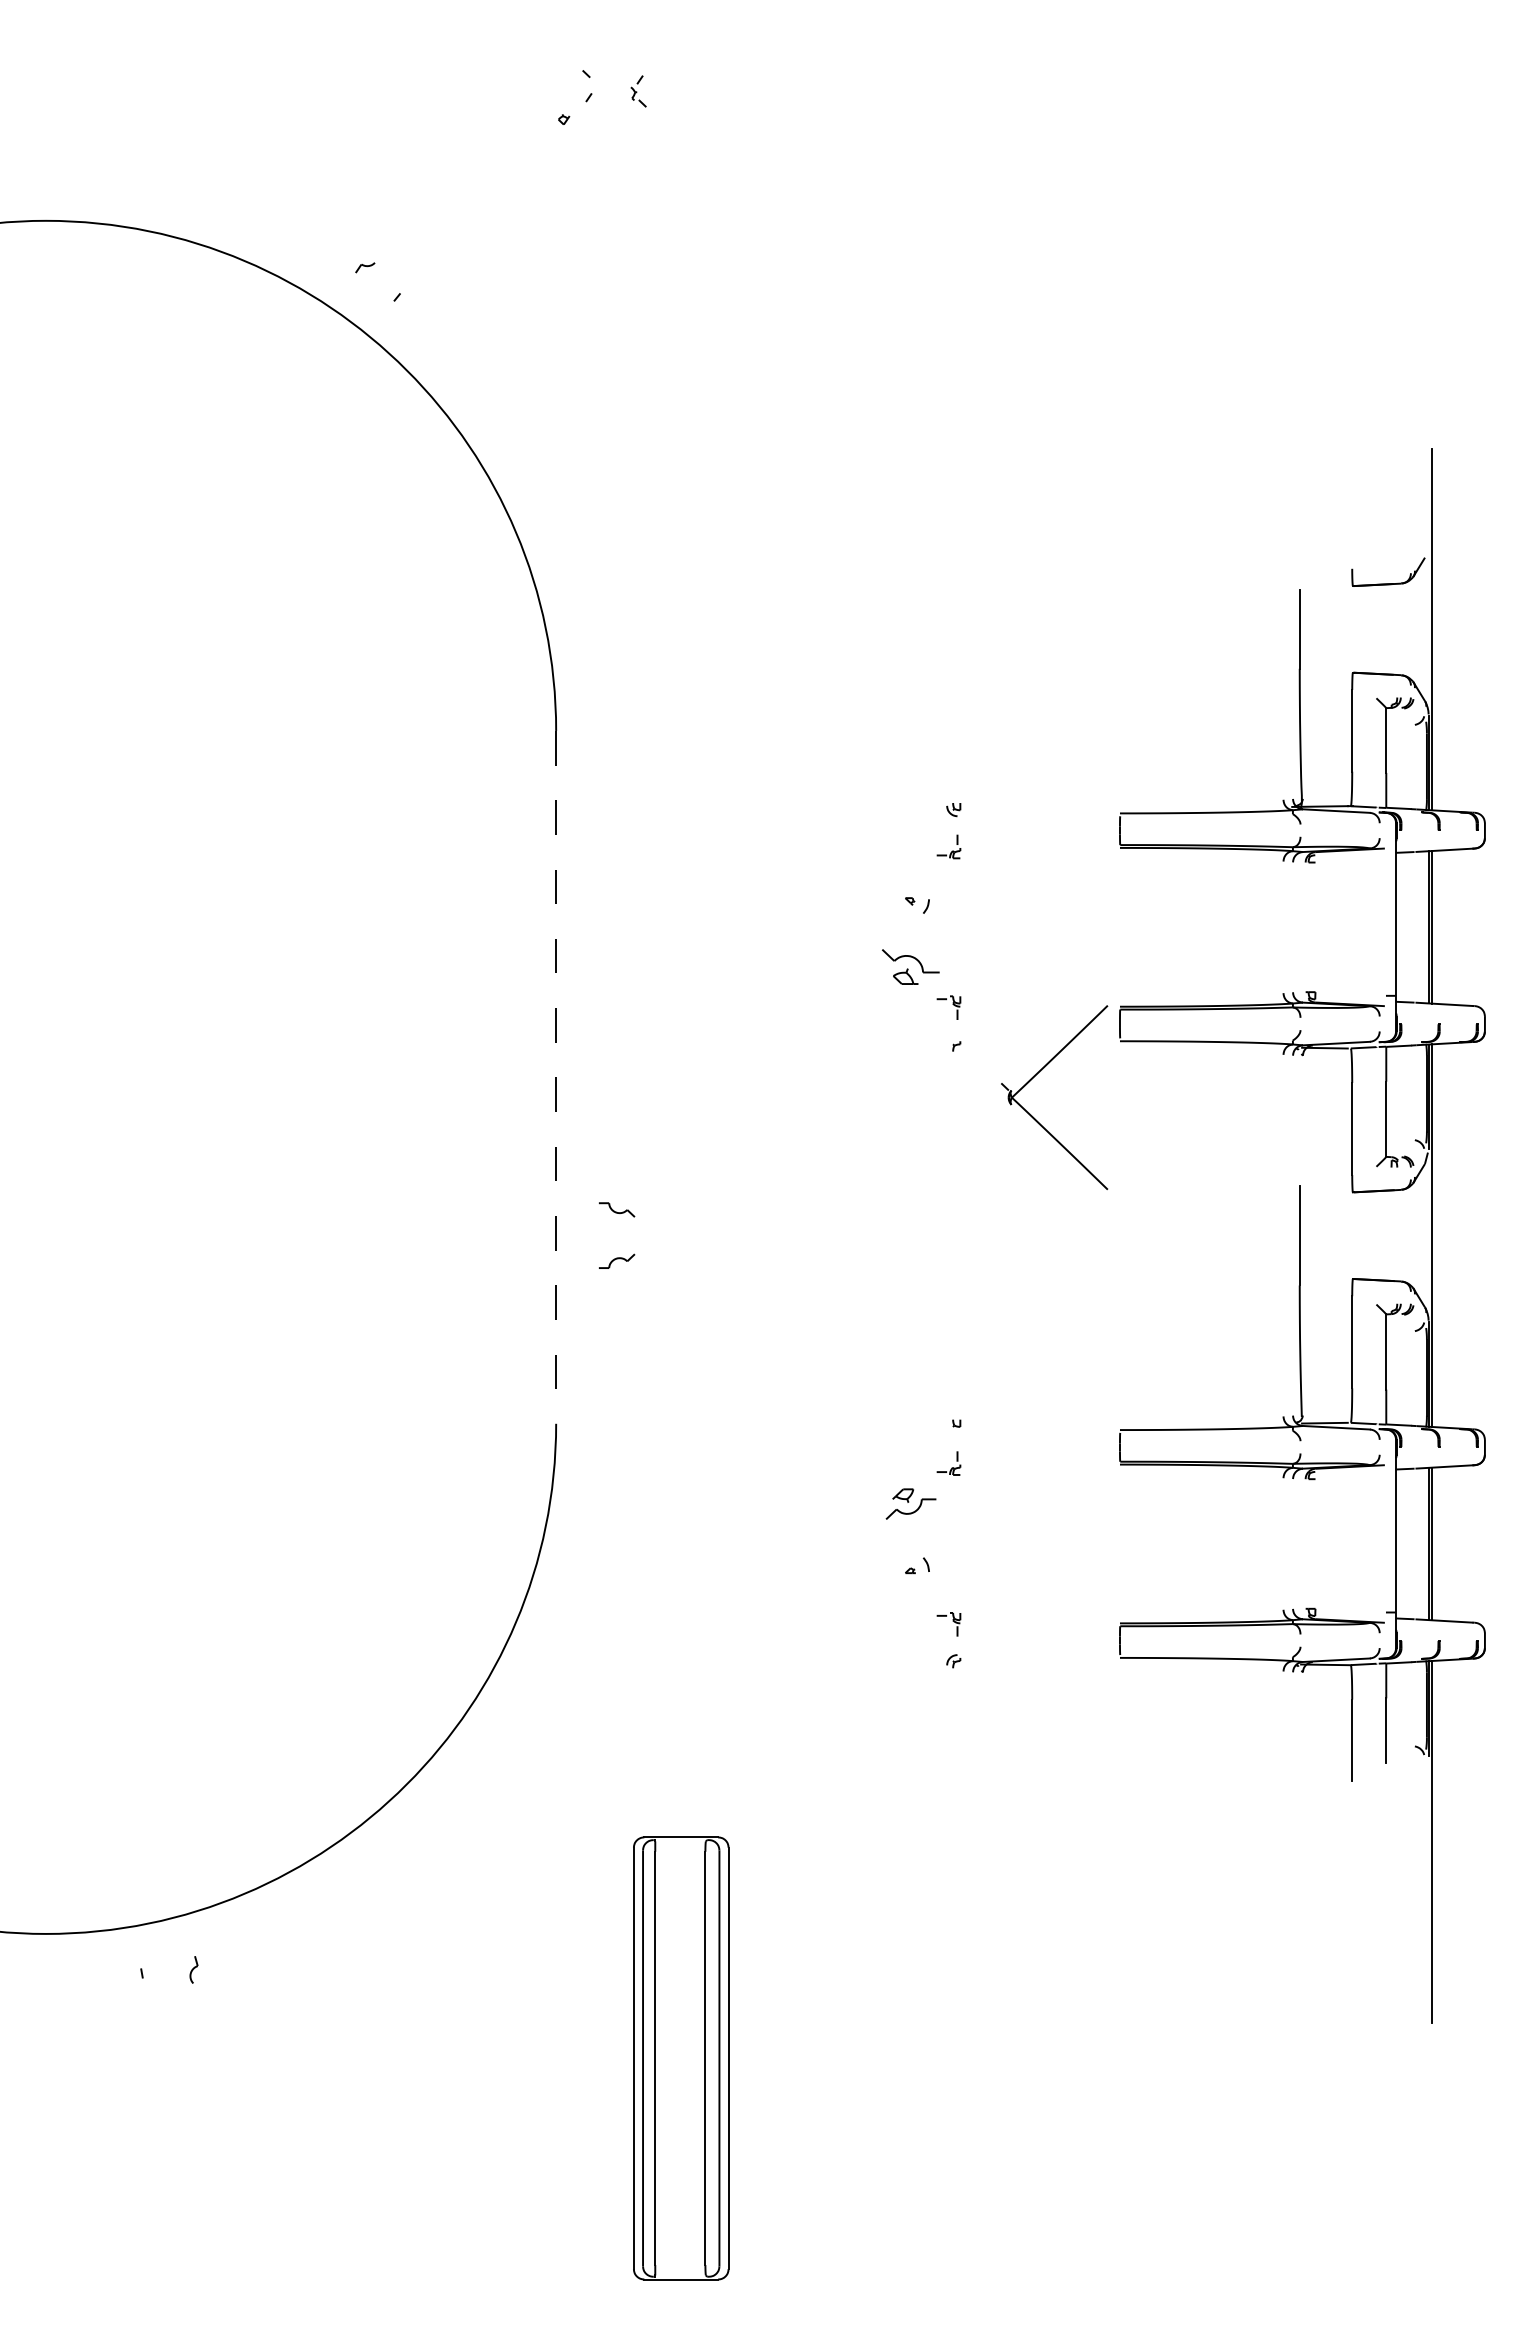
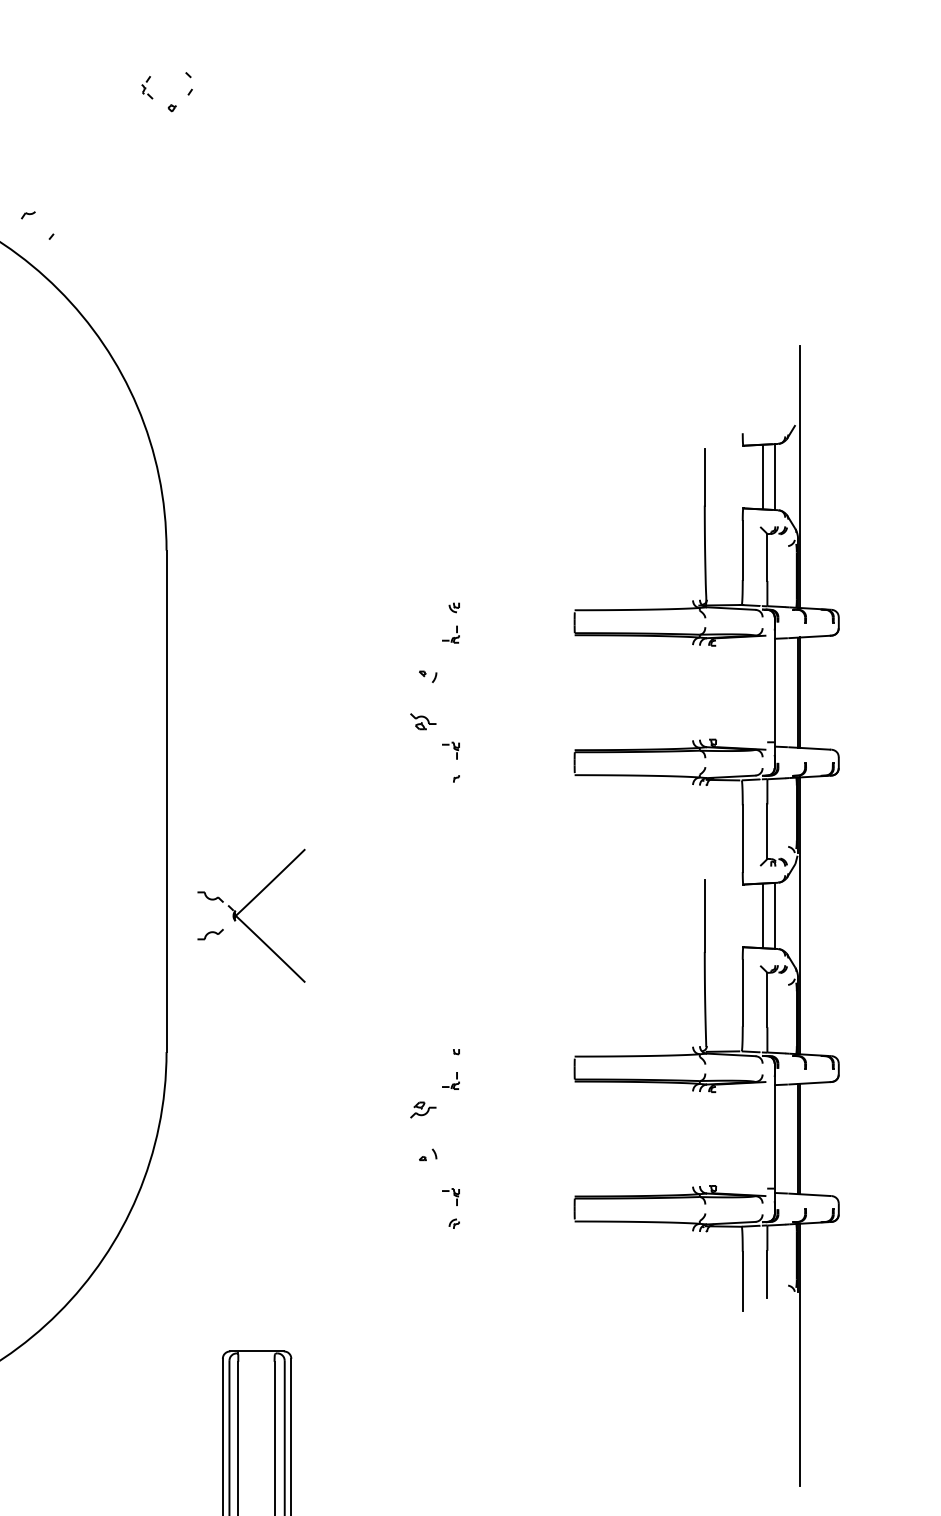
part: (638, 91) -> (147, 87), moved
line: (1397, 628) -> (775, 476), added
line: (1379, 629) -> (762, 477), added
part: (911, 967) -> (423, 721), size x0.62
line: (556, 1077) -> (166, 801), dashed -> solid
part: (1034, 1077) -> (252, 901), moved
line: (1379, 1235) -> (762, 915), added
line: (1397, 1235) -> (775, 915), added
part: (910, 1503) -> (423, 1109), size x0.71

